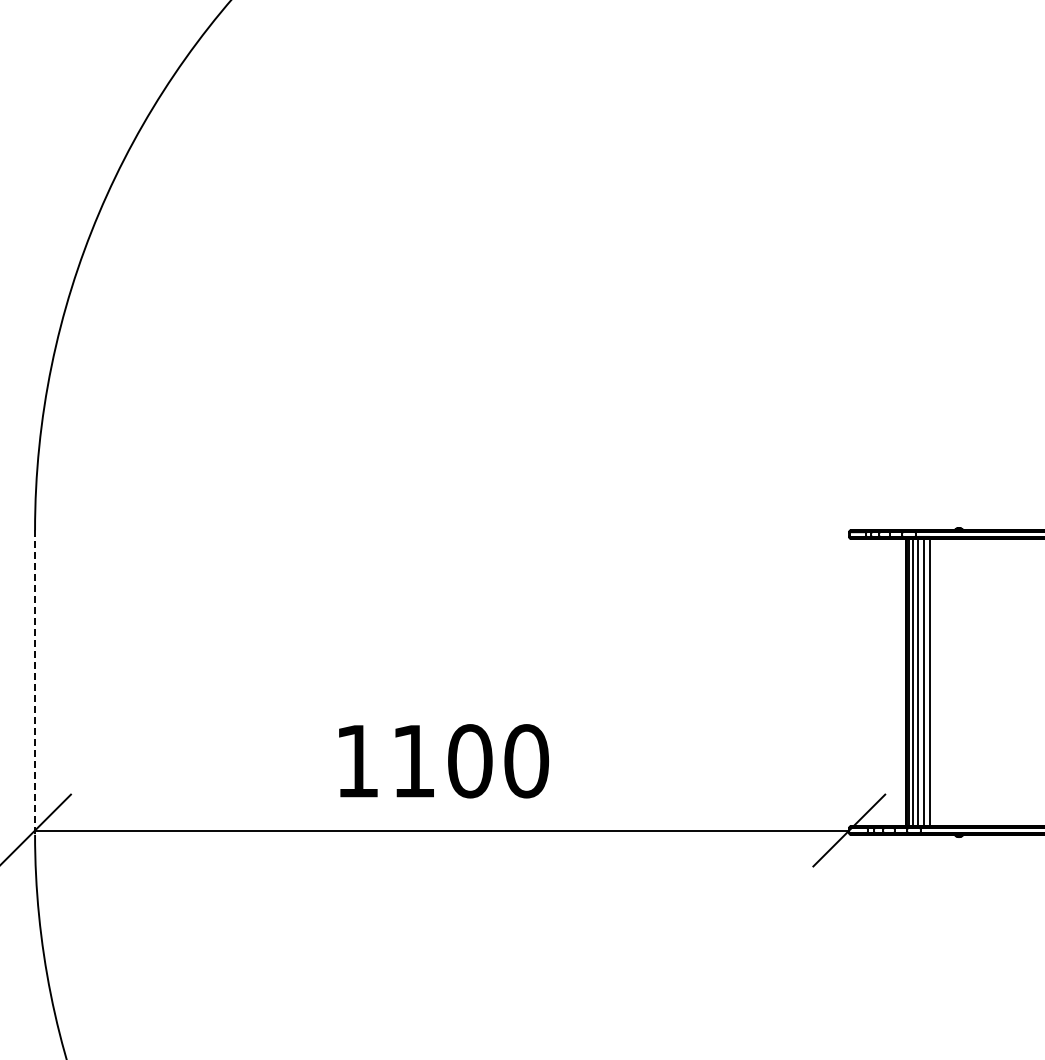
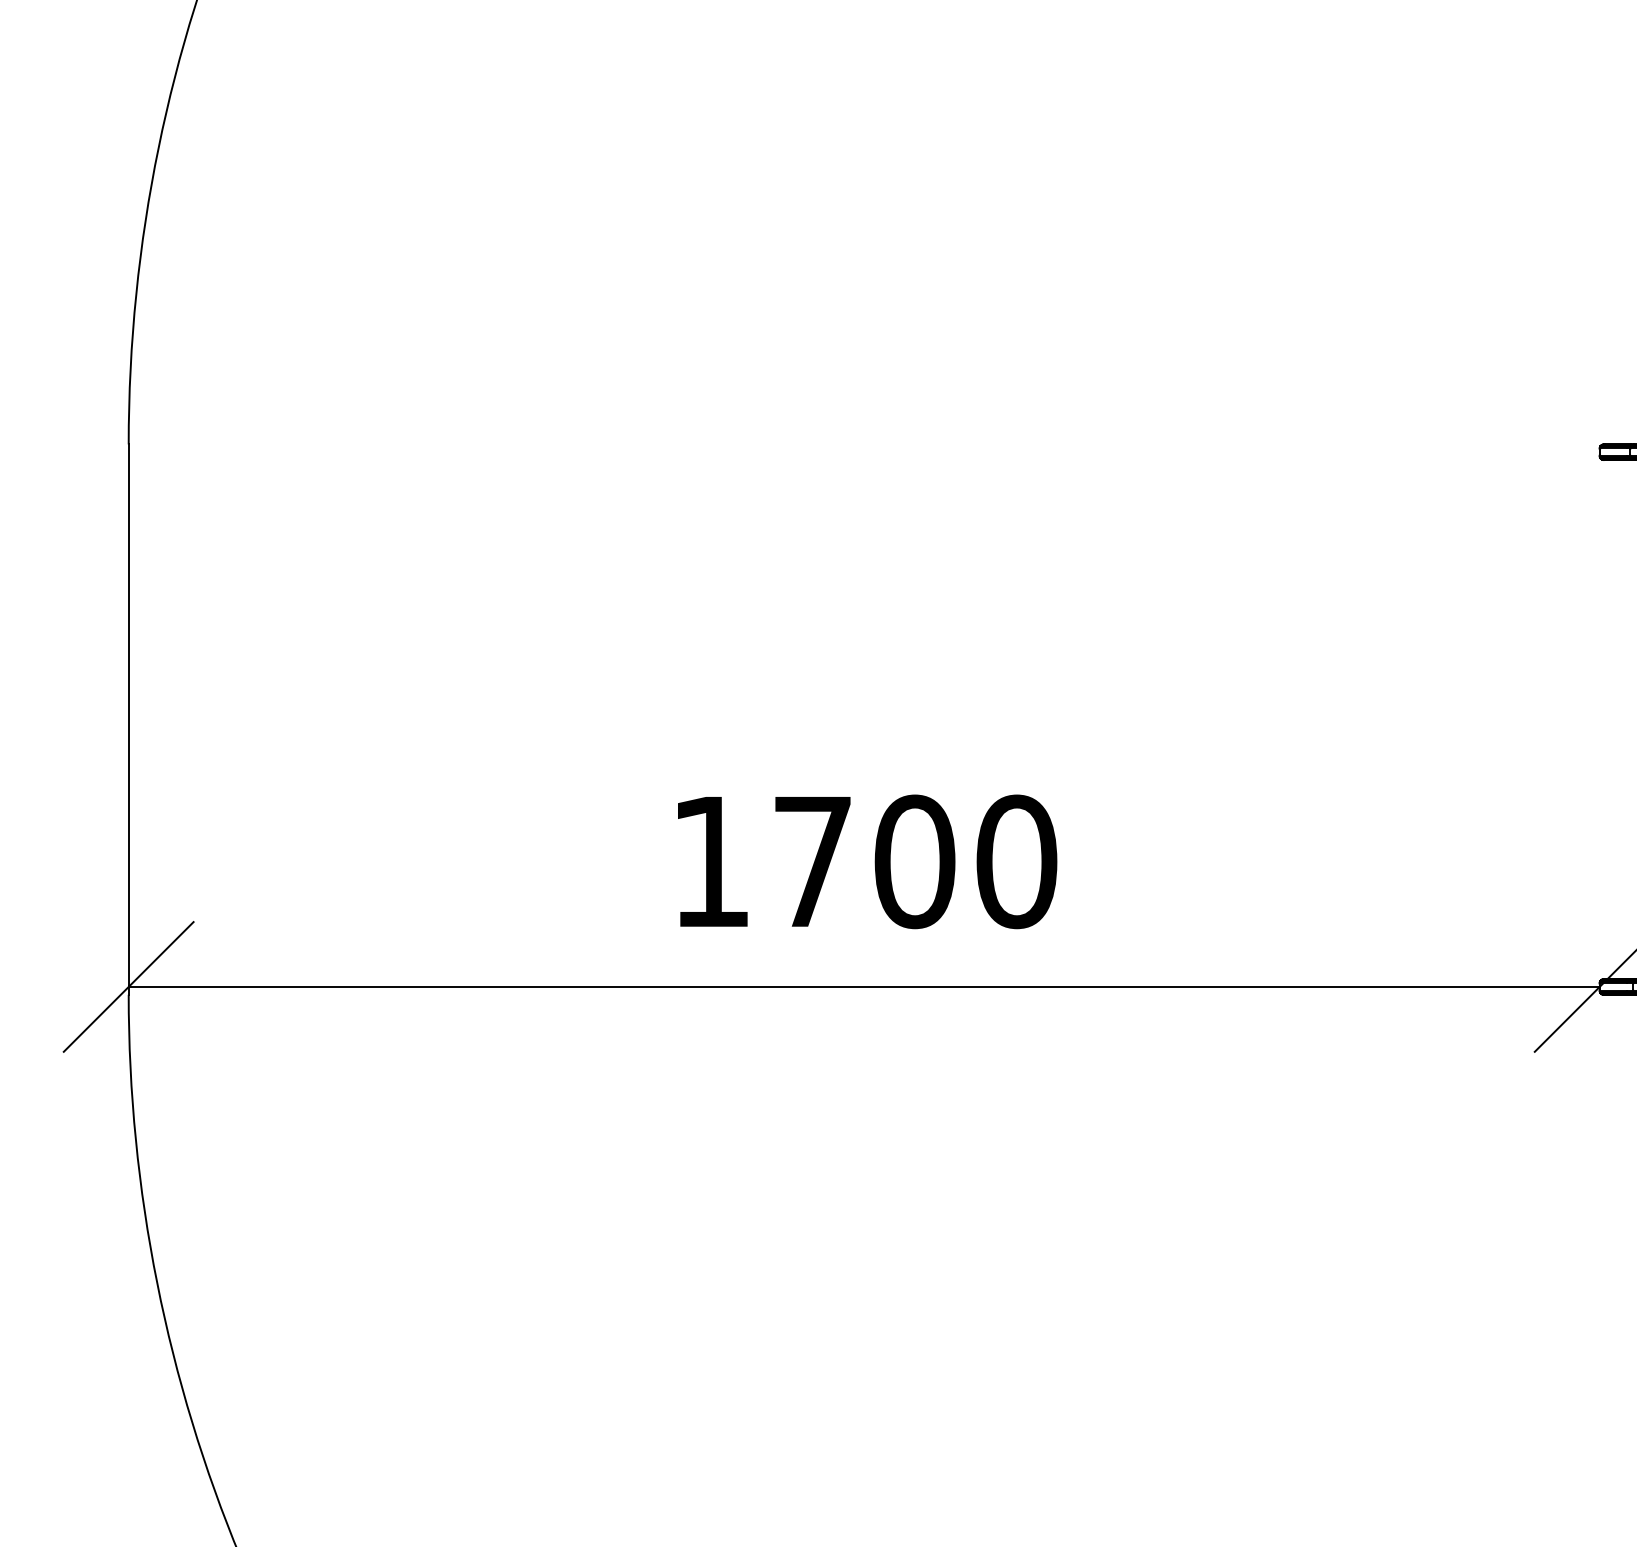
line: (35, 683) -> (129, 721), dashed -> solid
text: (413, 761) -> (812, 862), 1100 -> 1700

